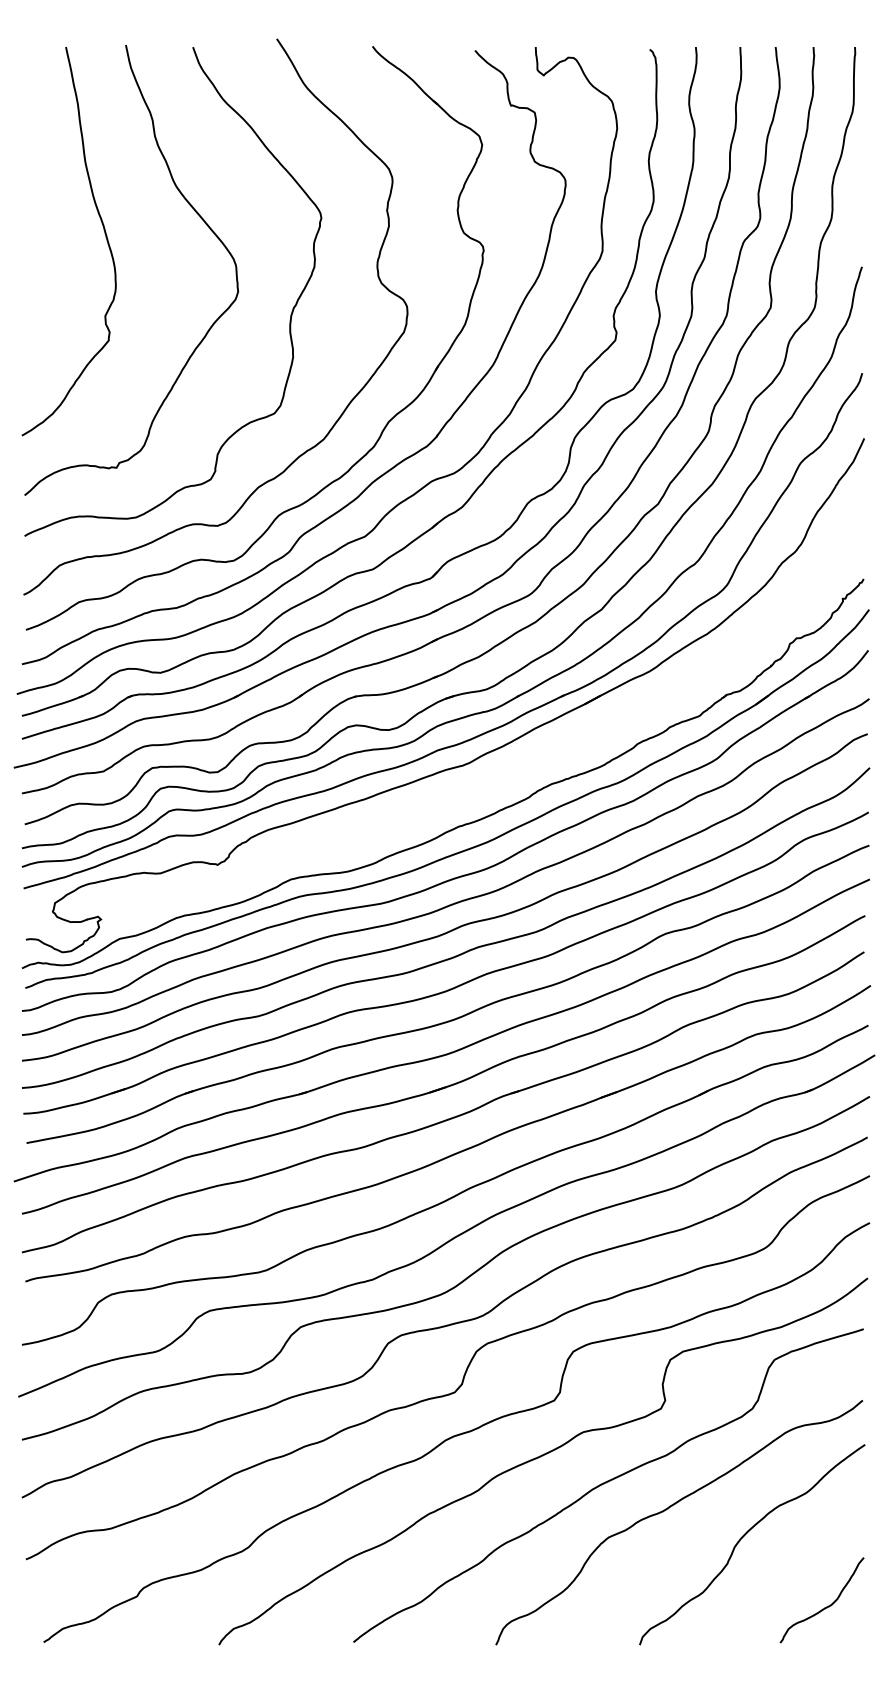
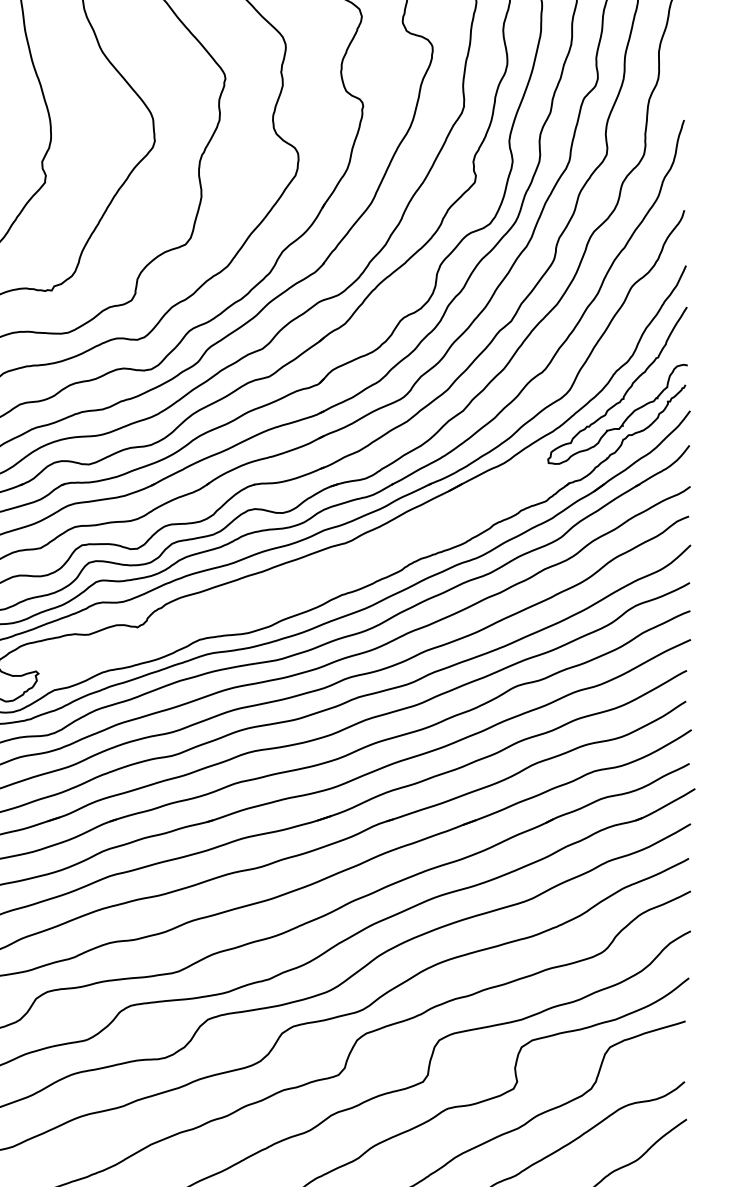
curve: (793, 586) -> (626, 391), added

